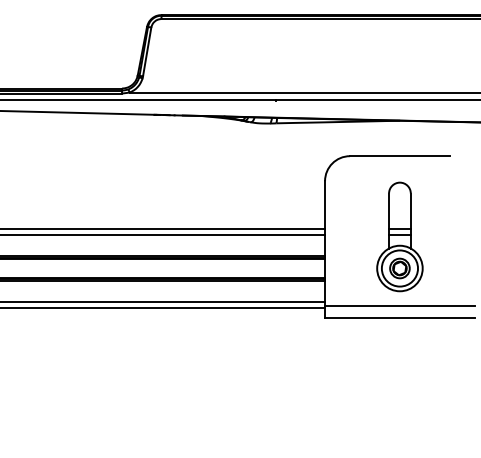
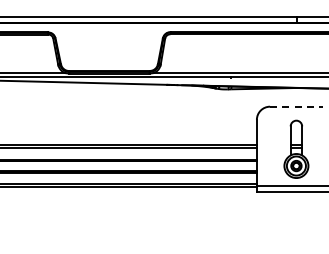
line: (400, 155) -> (296, 106), solid -> dashed

